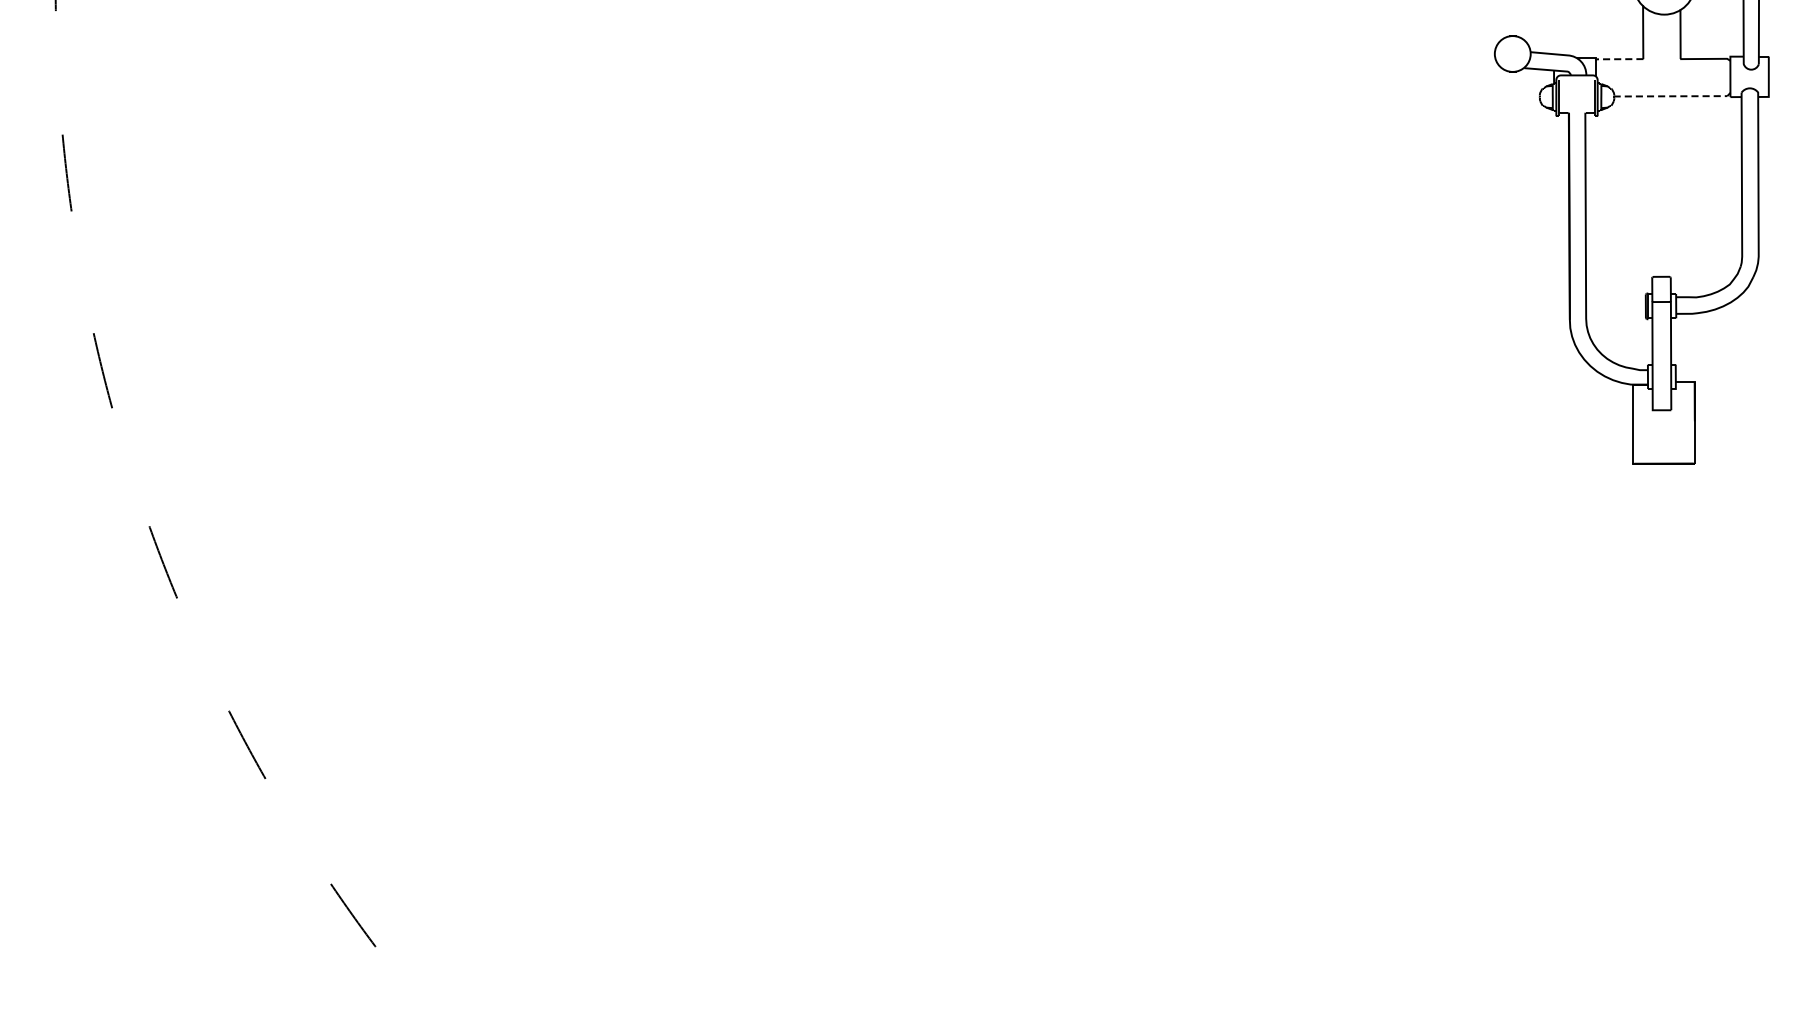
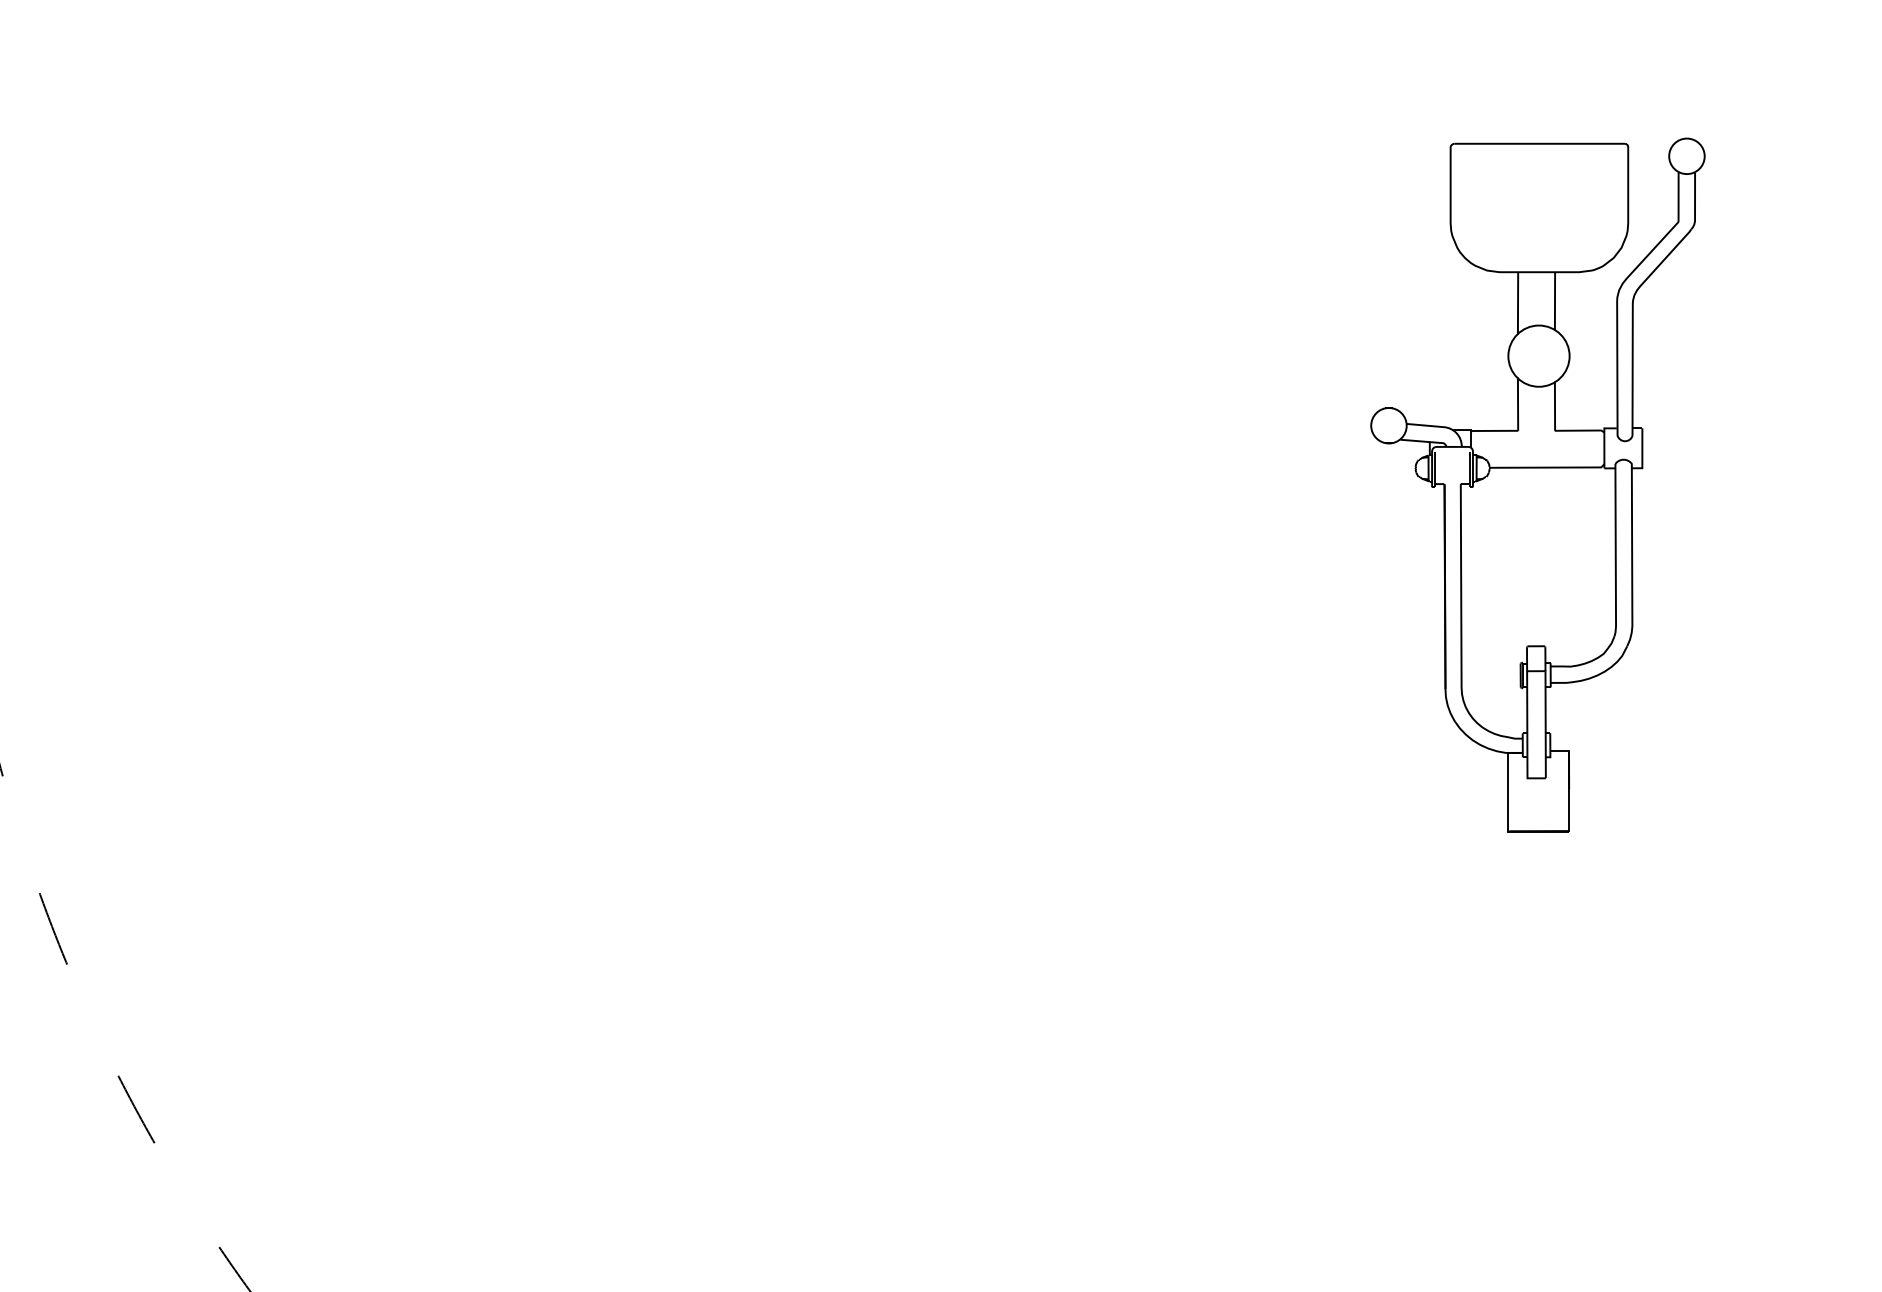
line: (1619, 58) -> (1494, 430), dashed -> solid
line: (1673, 96) -> (1548, 467), dashed -> solid

